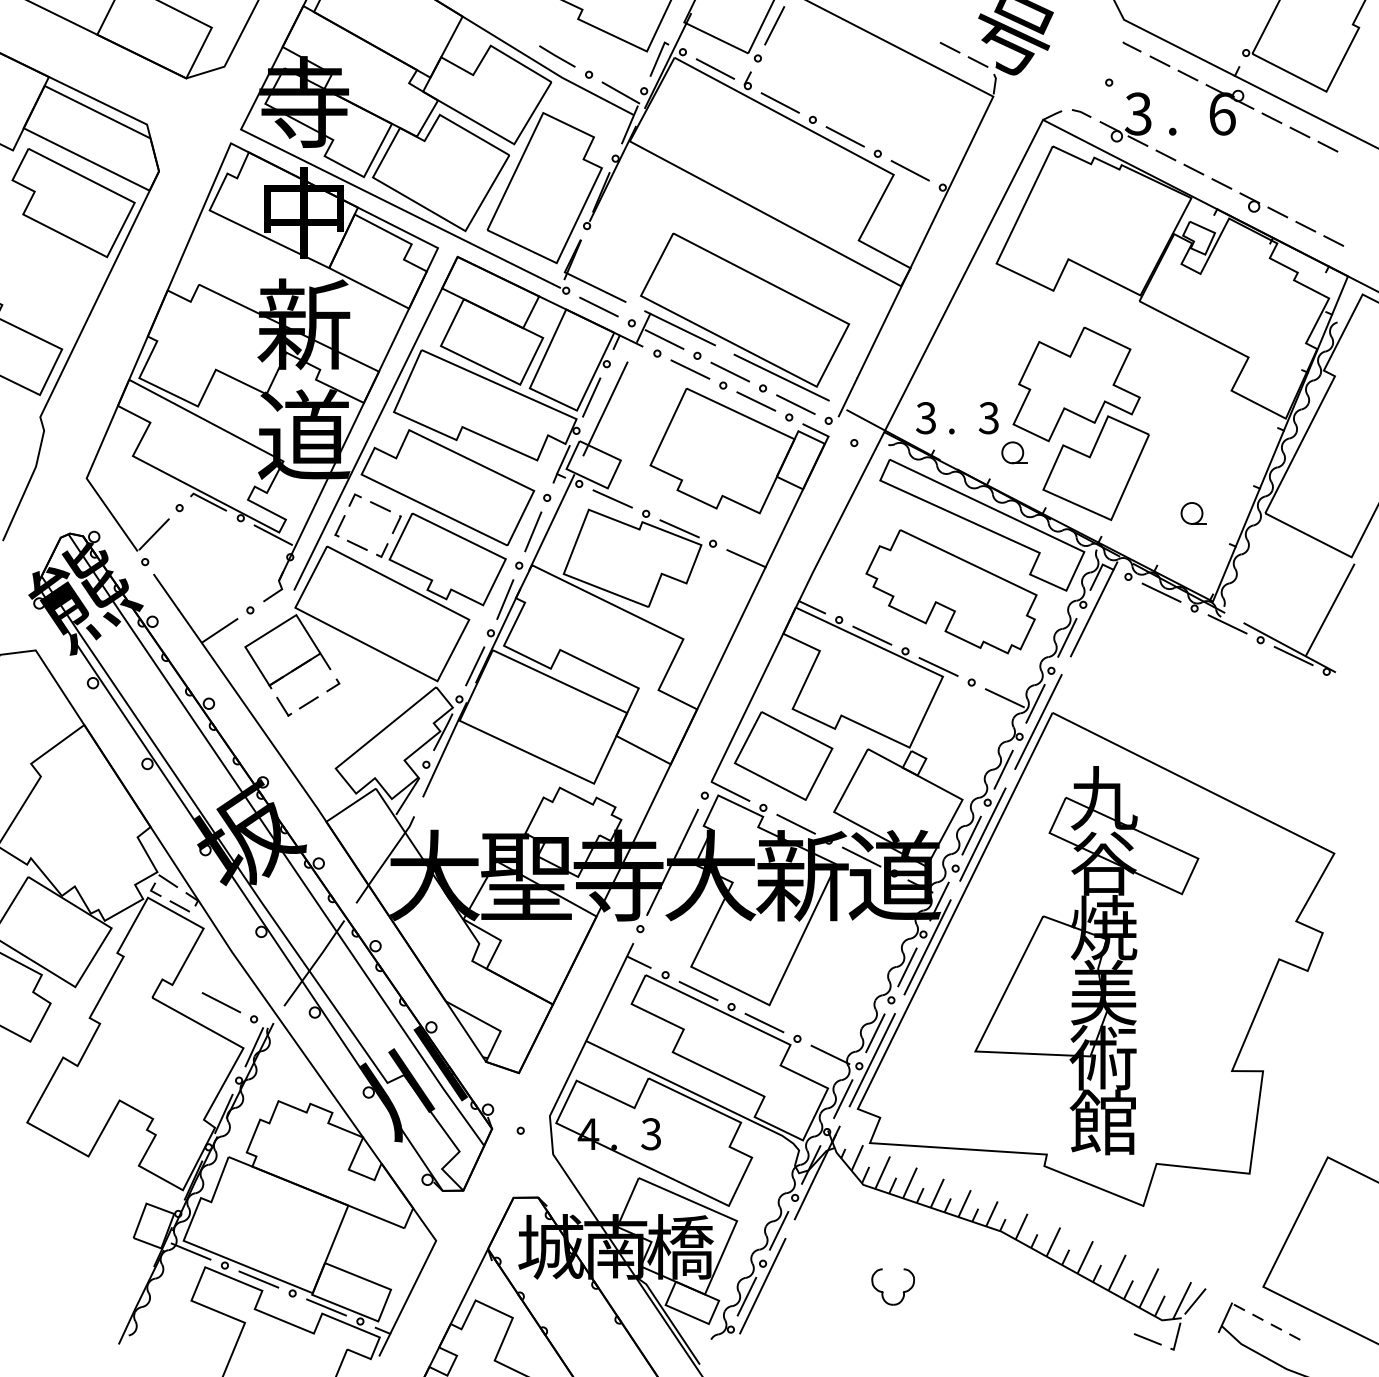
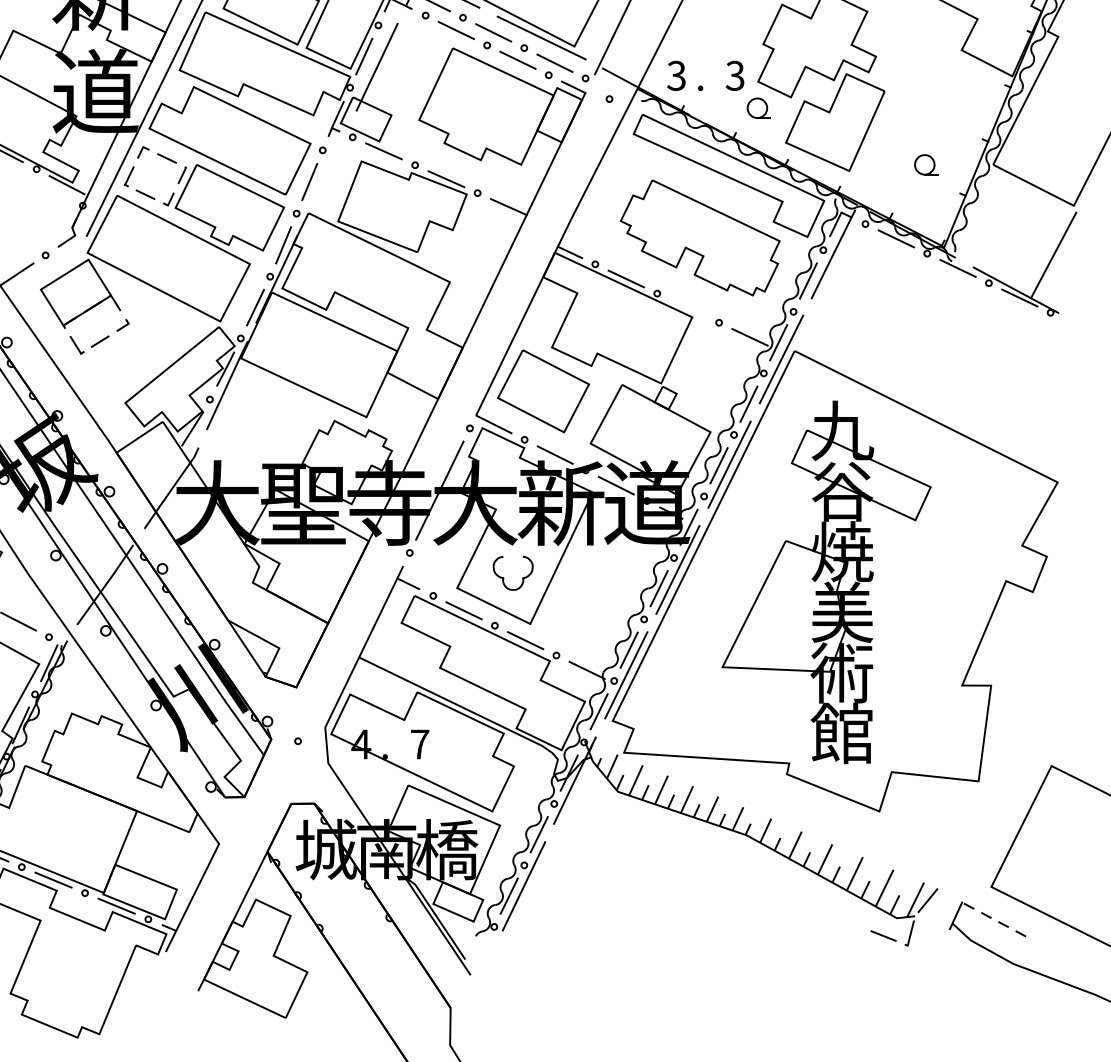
line: (551, 522) -> (326, 173), removed
line: (938, 666) -> (688, 307), removed
text: (651, 1134) -> (420, 744), 3 -> 7
part: (883, 1291) -> (504, 577), moved

